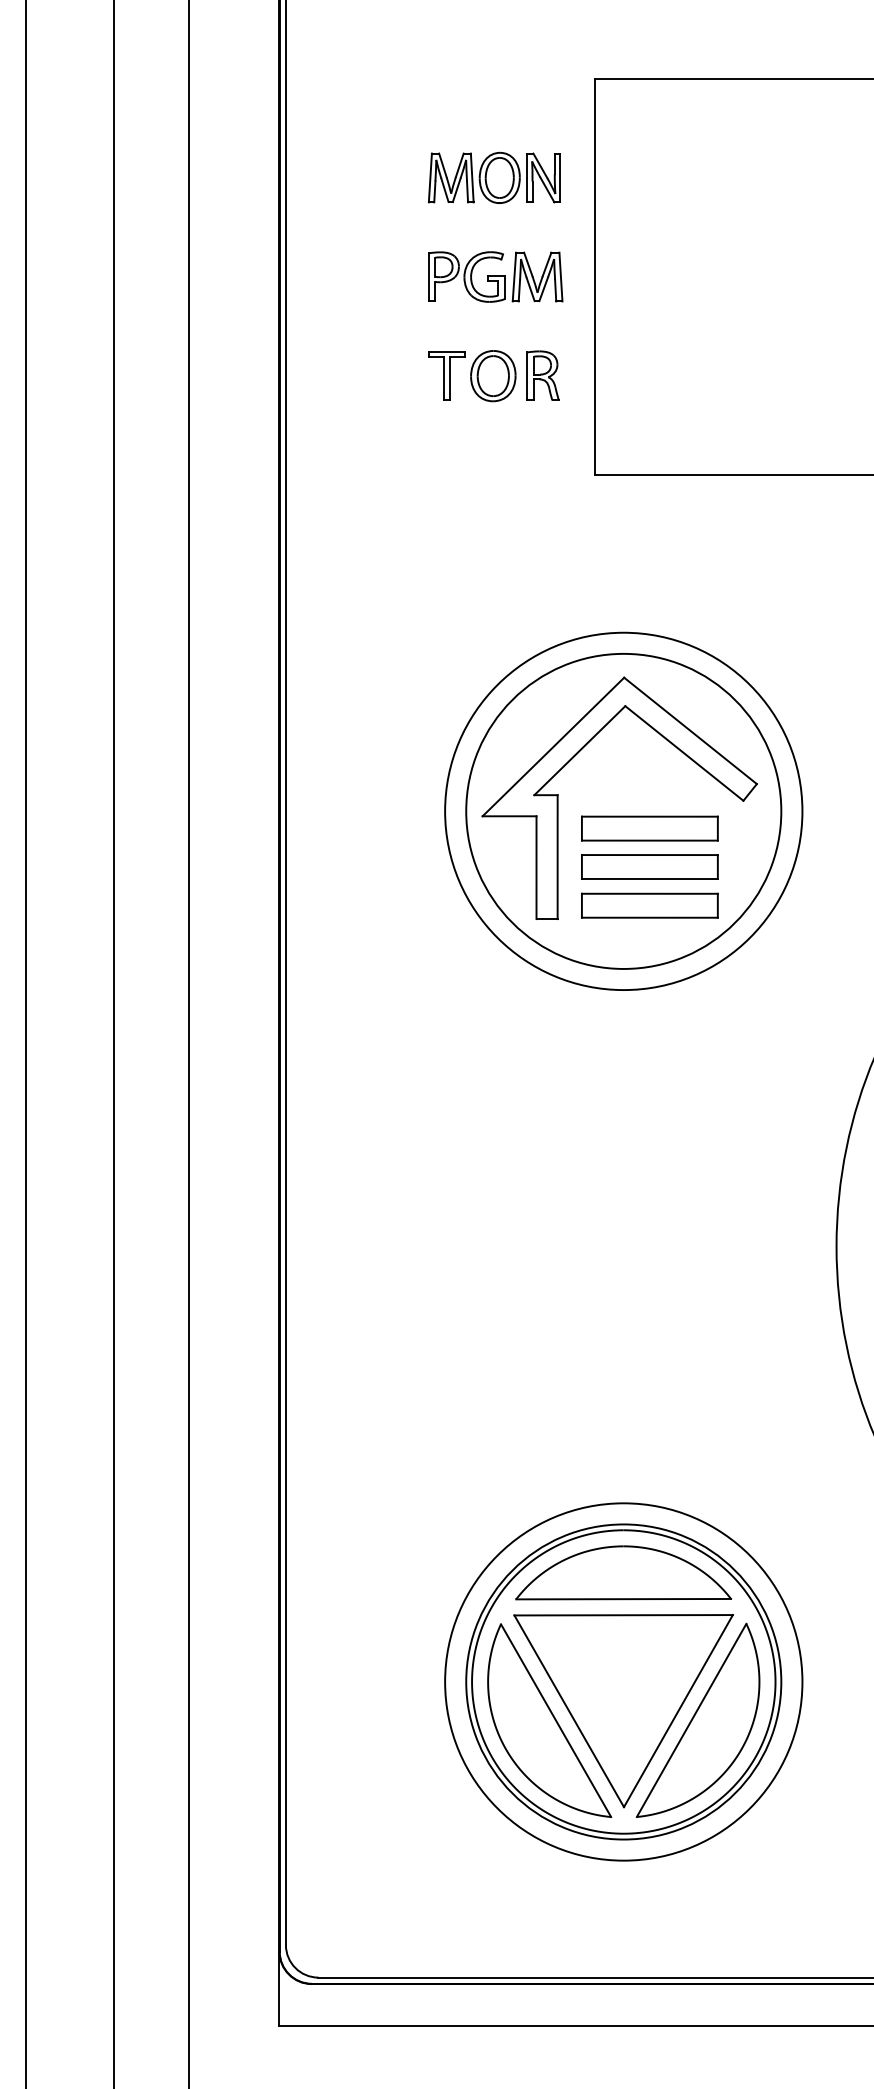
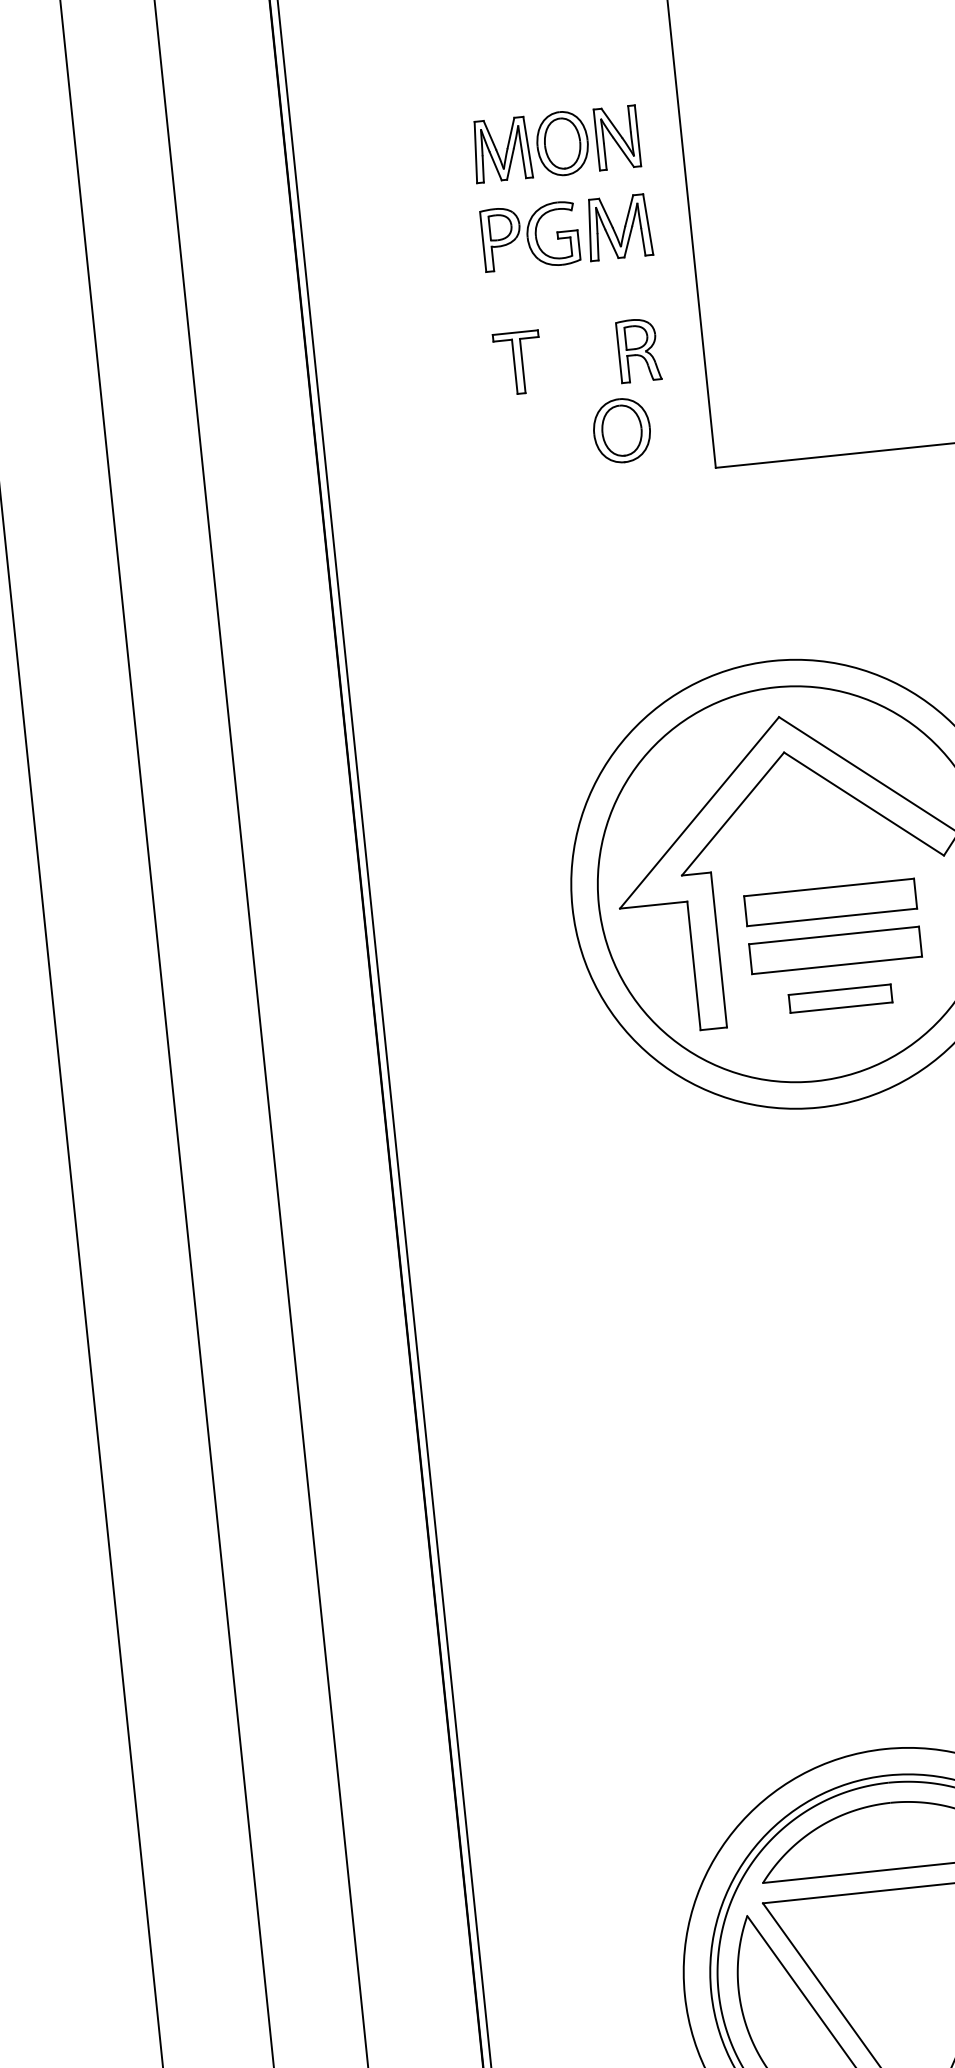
part: (494, 177) -> (555, 143), moved
part: (493, 376) -> (622, 431), moved
part: (649, 905) -> (840, 998), size x0.6

